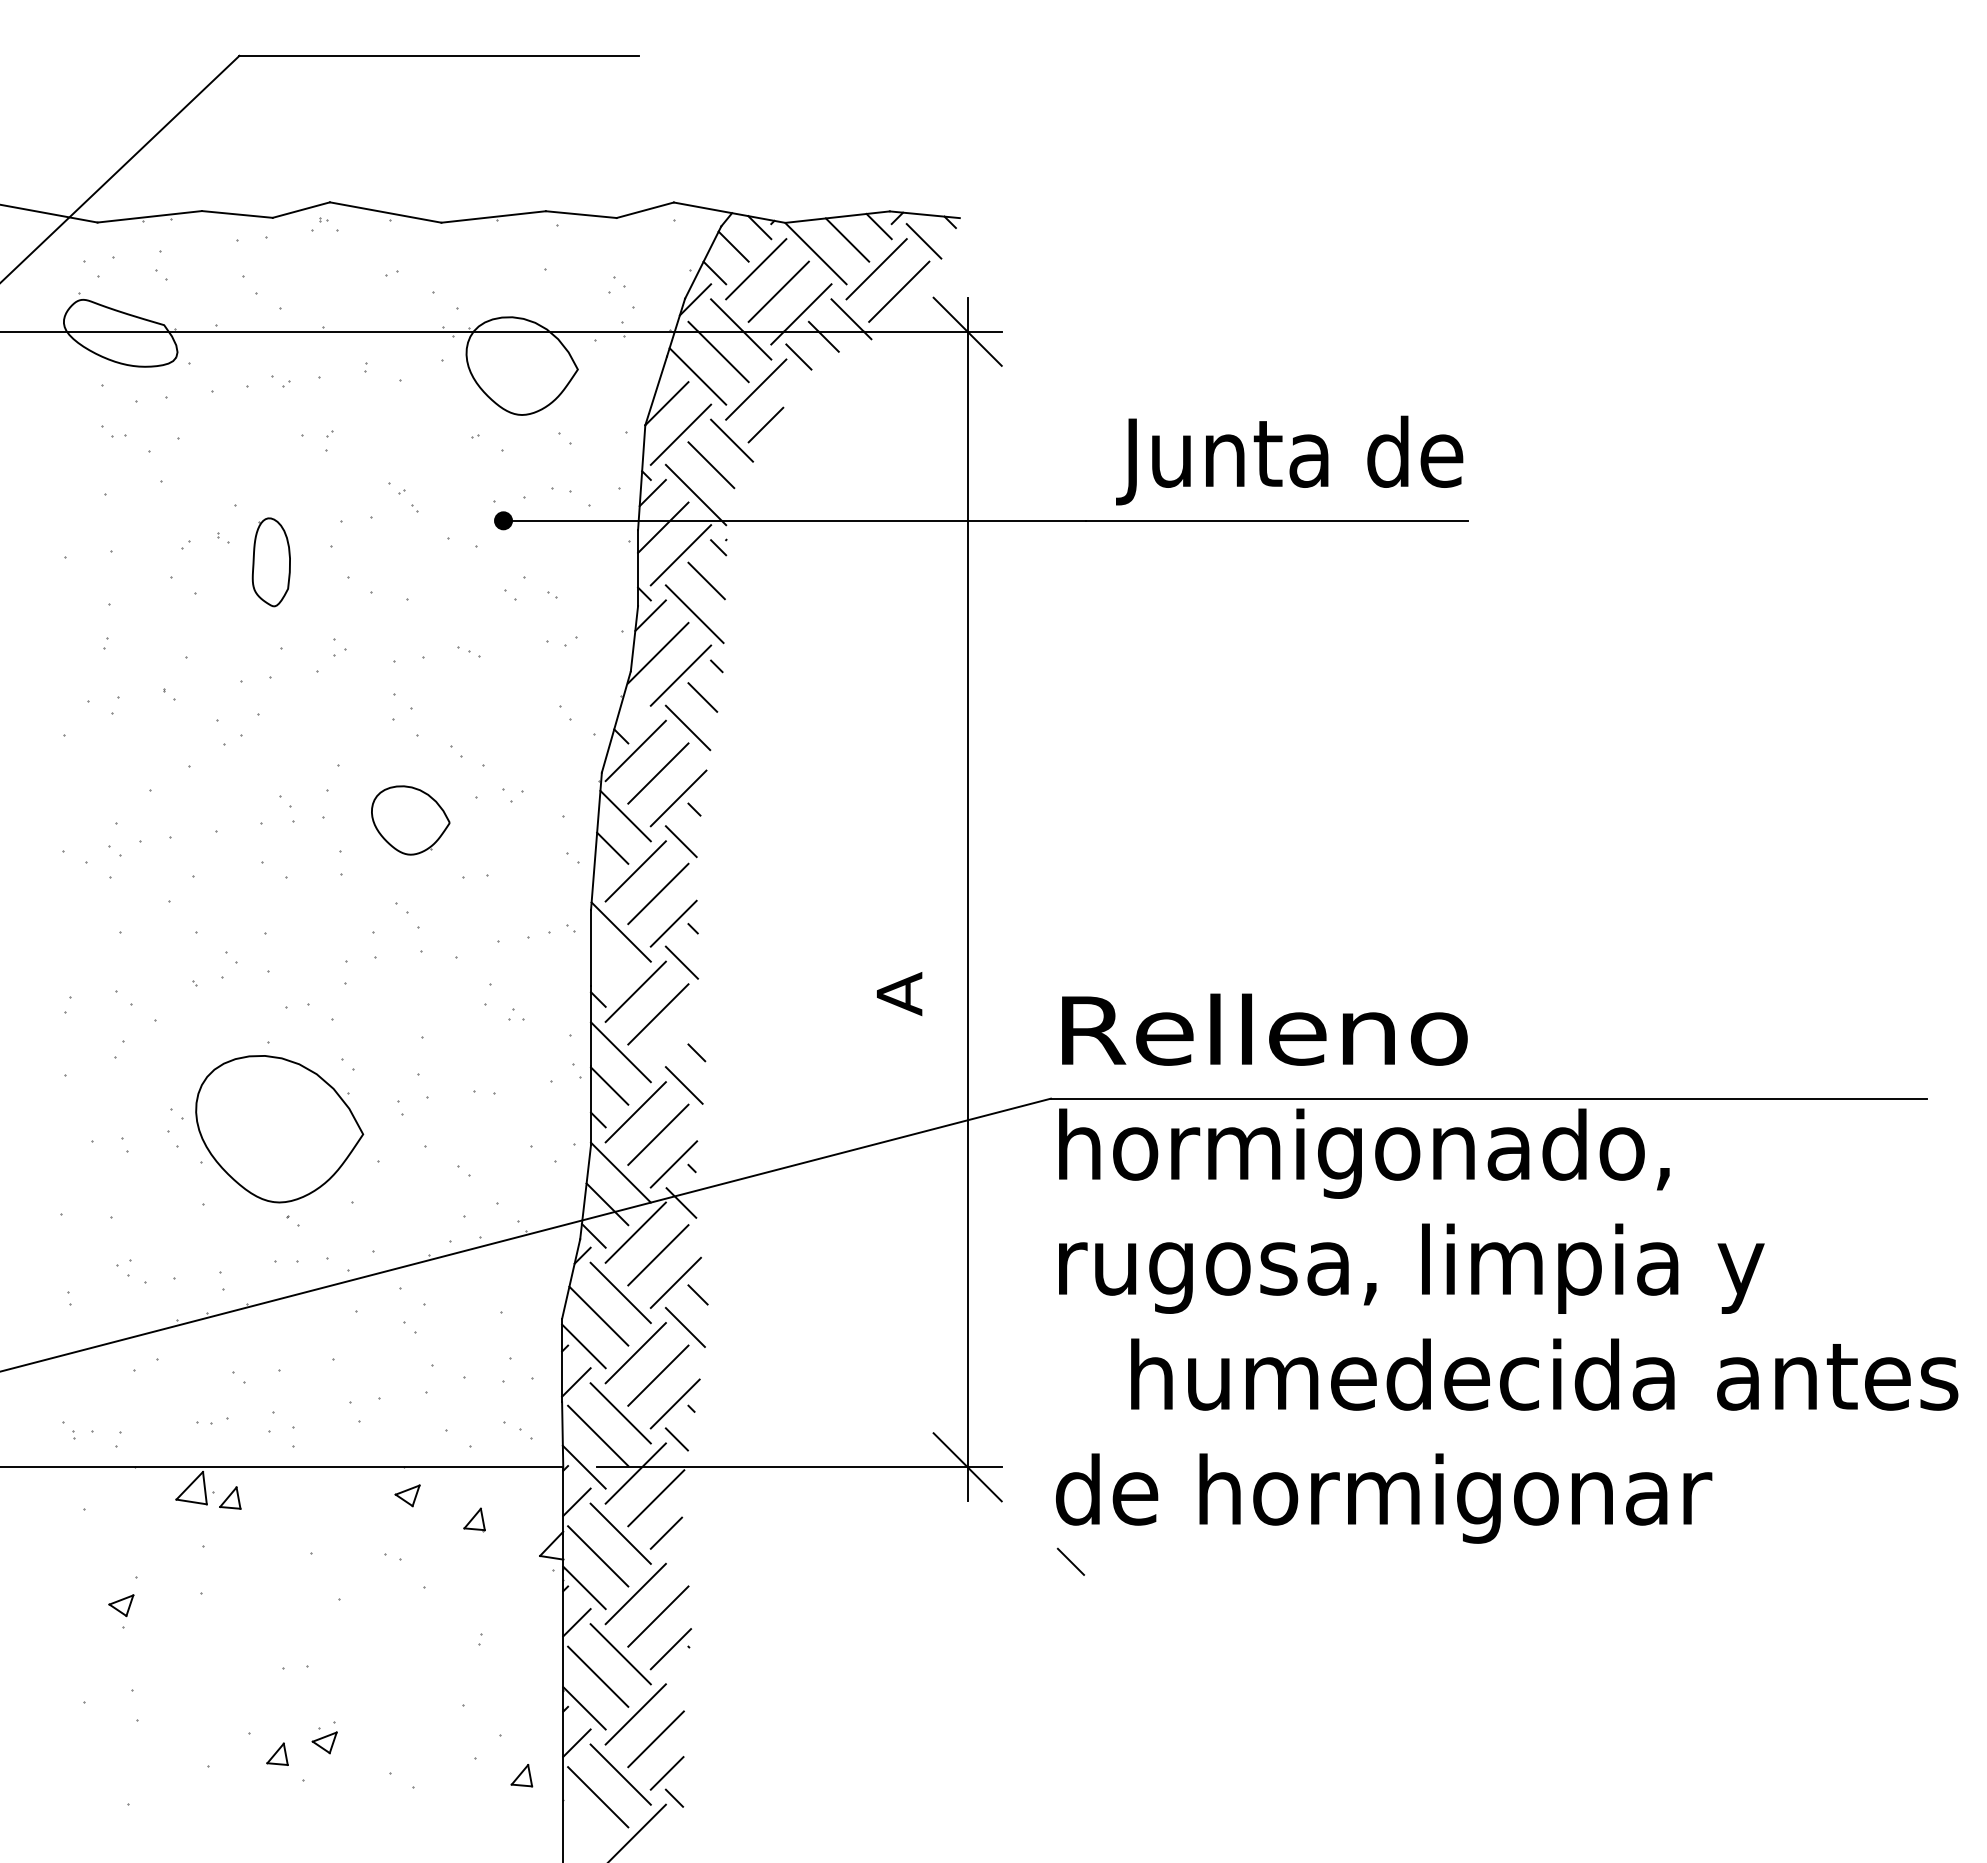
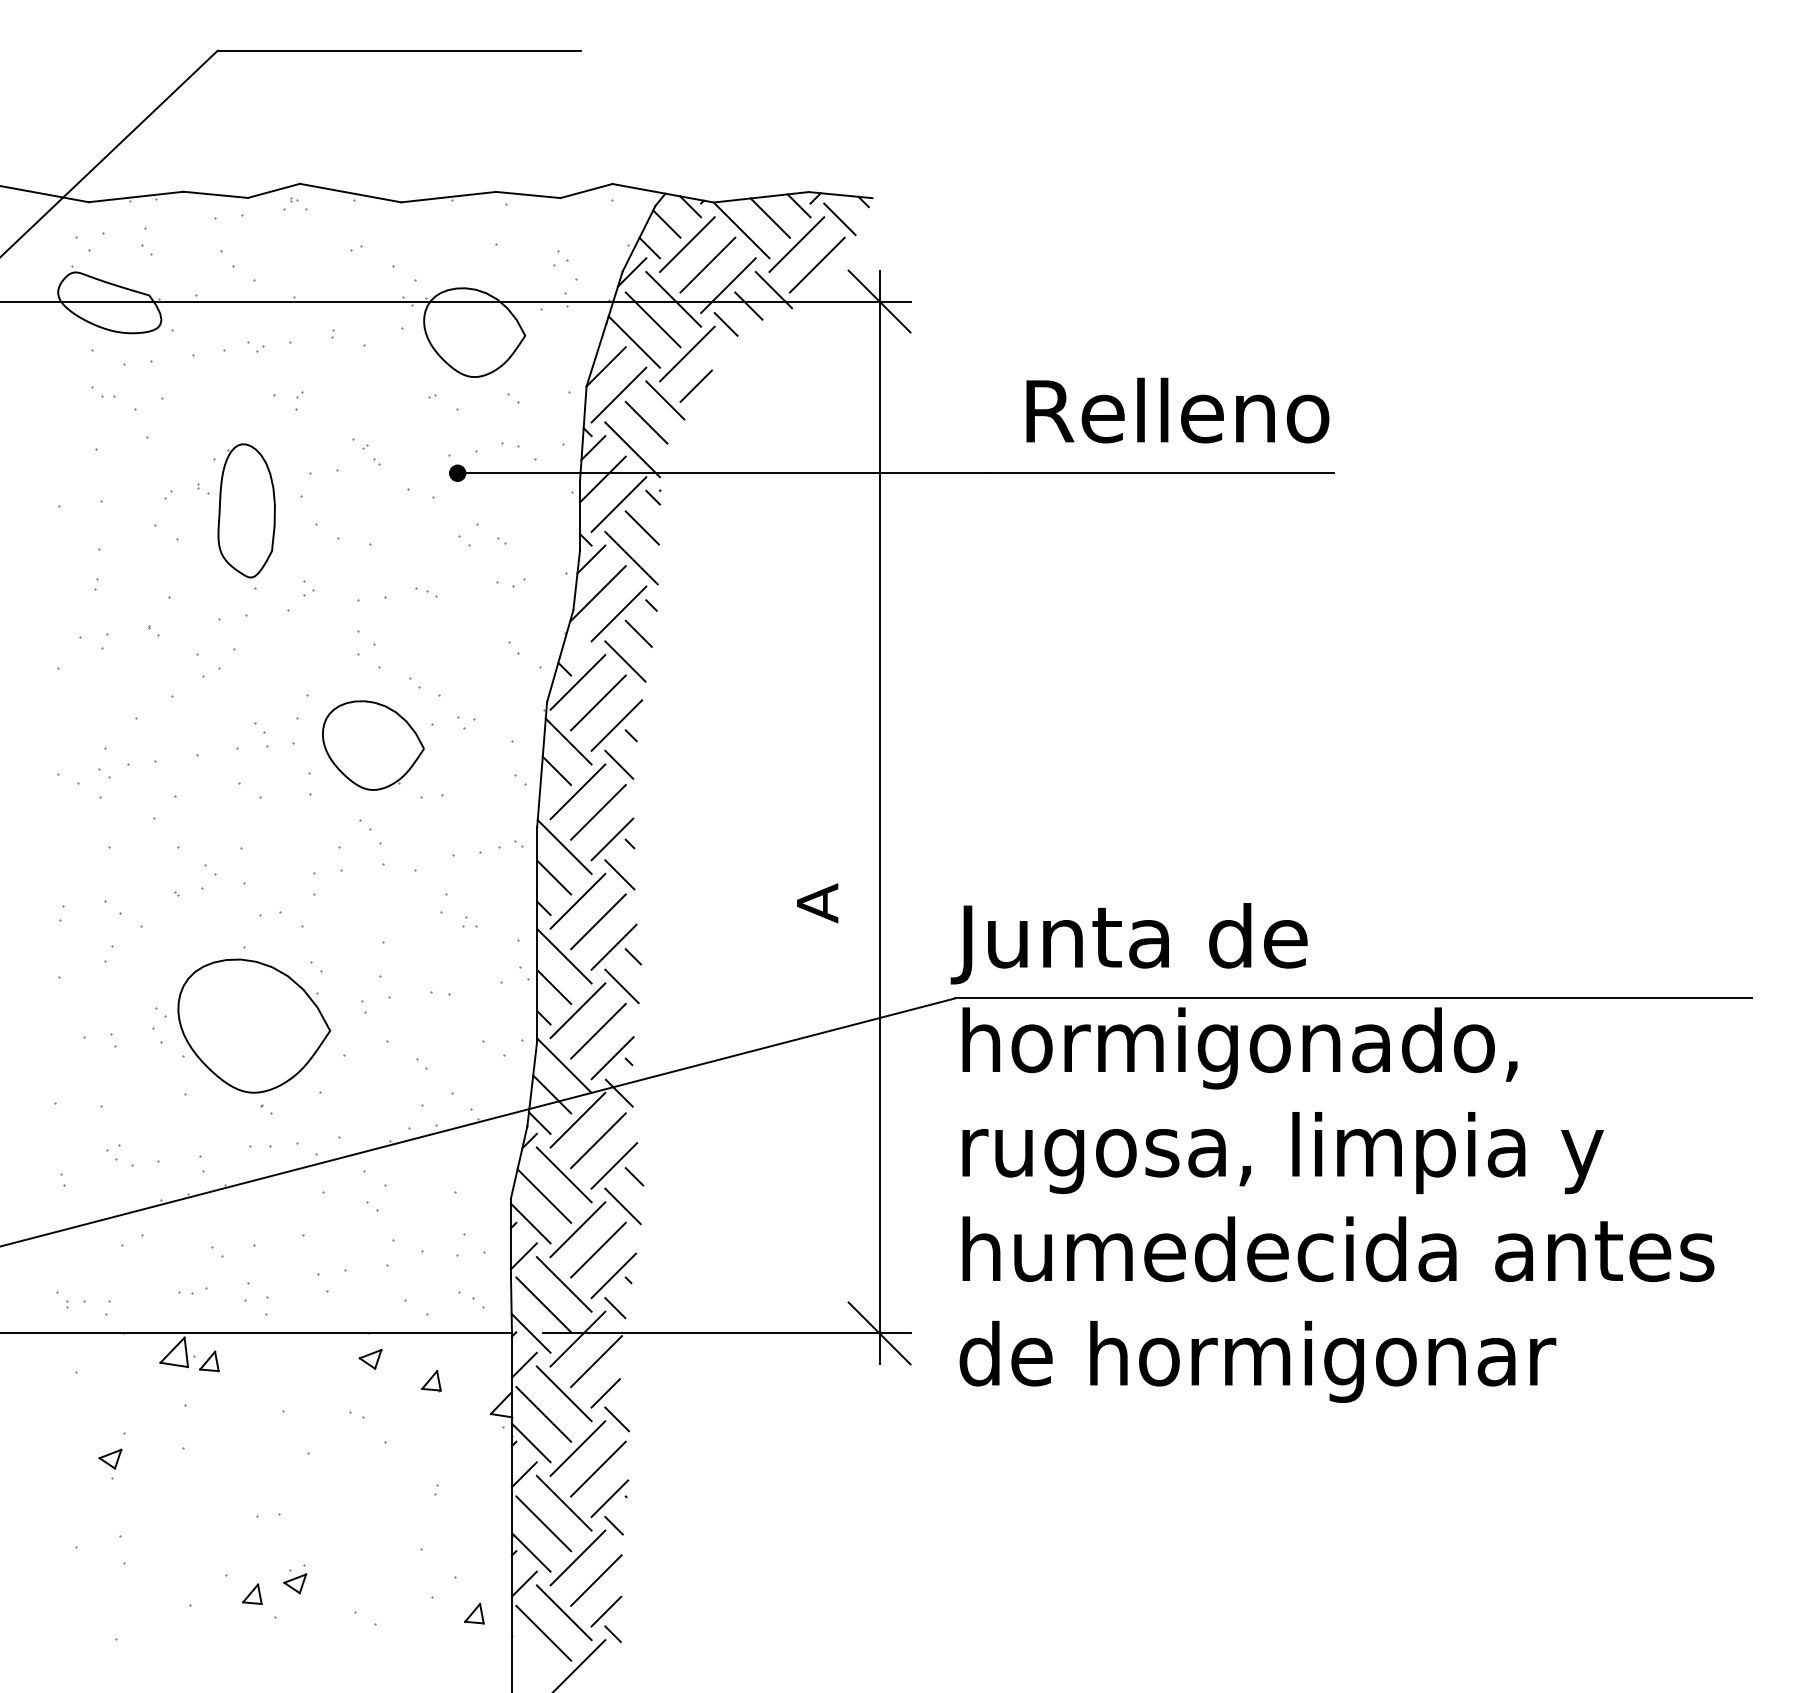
text: (1289, 460) -> (1172, 418), Junta de -> Relleno
part: (271, 562) -> (246, 511), size x1.67
part: (410, 820) -> (373, 745), size x1.43
line: (609, 965) -> (554, 877), added
text: (1256, 1038) -> (1142, 943), Relleno -> Junta de
line: (675, 1042) -> (614, 947), added
text: (1544, 1374) -> (1338, 1249), moved
line: (1070, 1561) -> (616, 1419), moved
line: (675, 1678) -> (614, 1525), added

